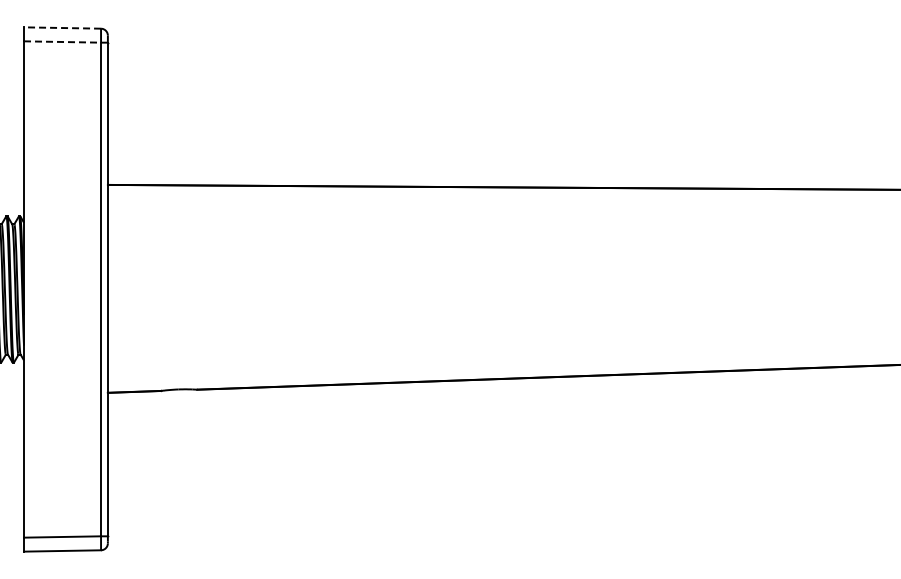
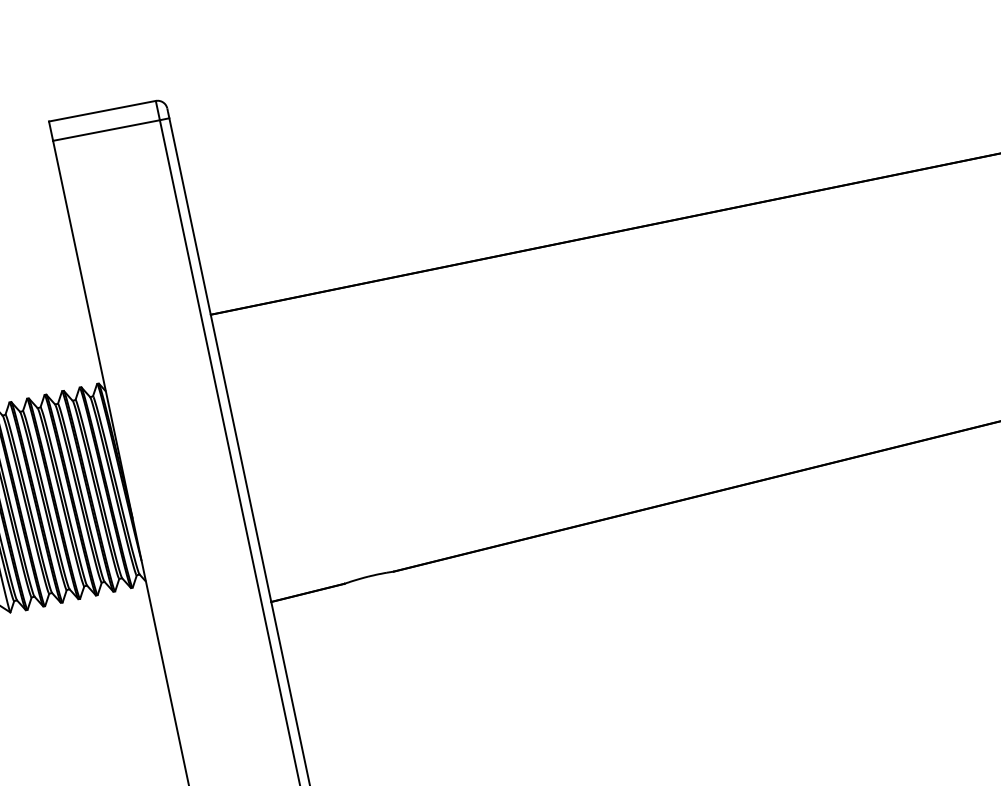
line: (62, 28) -> (102, 111), dashed -> solid
line: (62, 42) -> (106, 131), dashed -> solid

